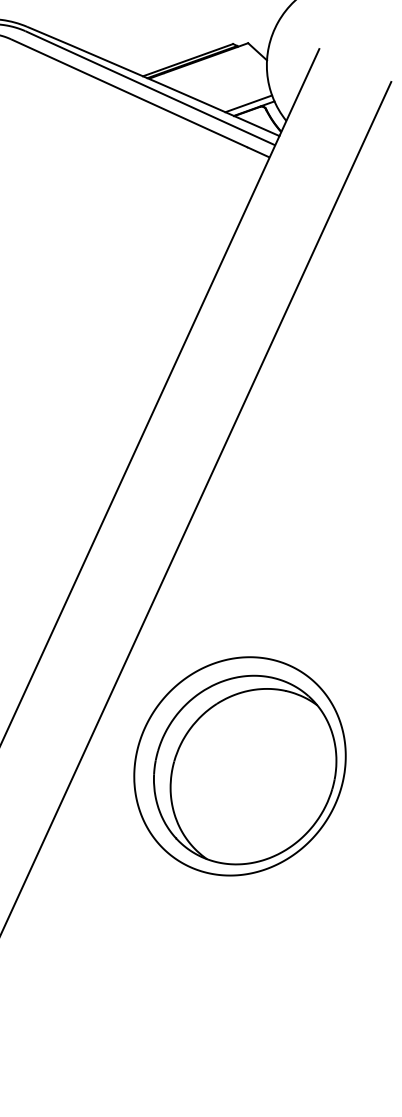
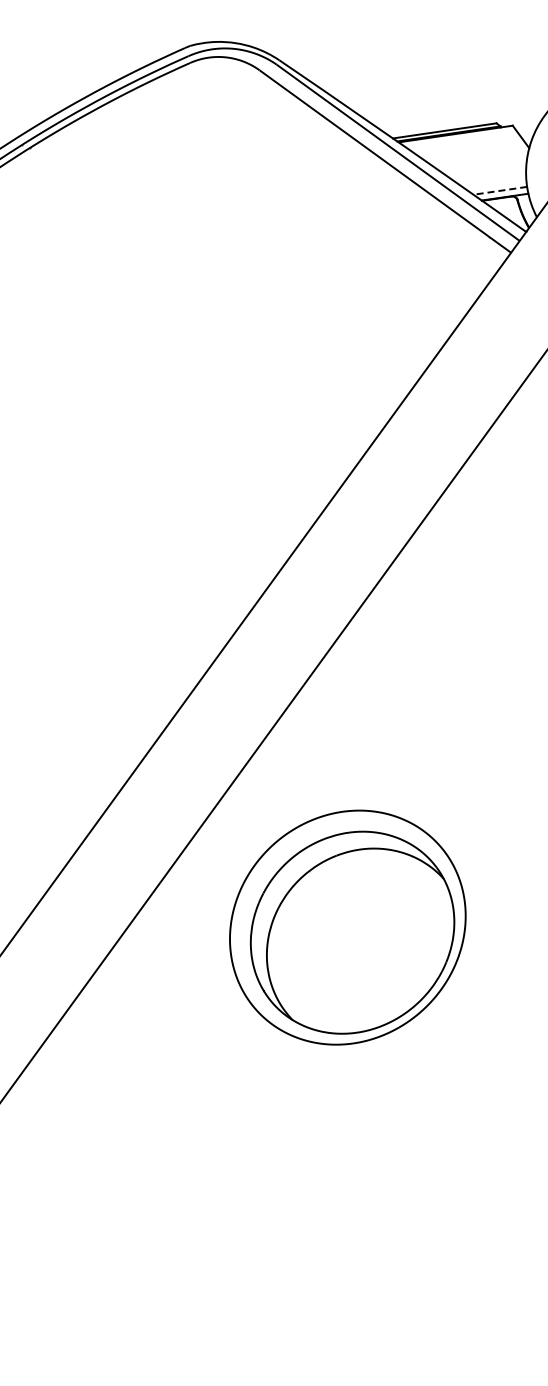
line: (247, 103) -> (499, 190), solid -> dashed
part: (239, 766) -> (347, 927), moved

